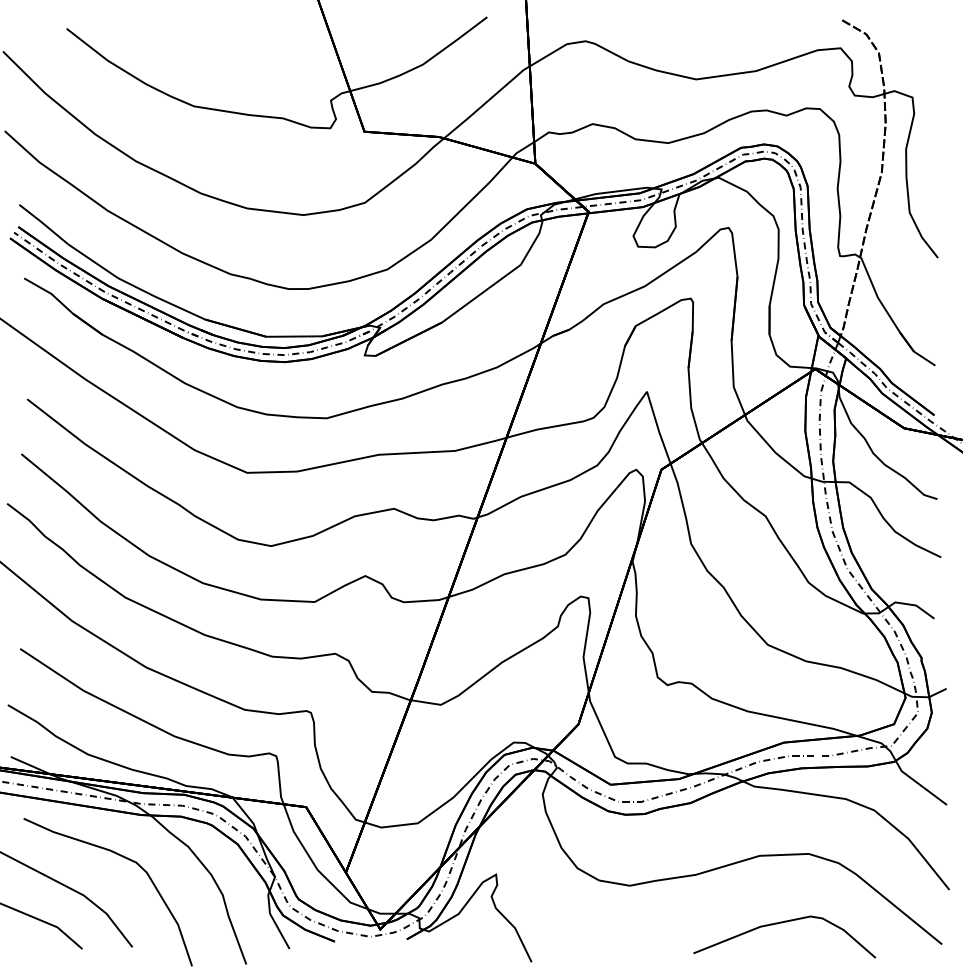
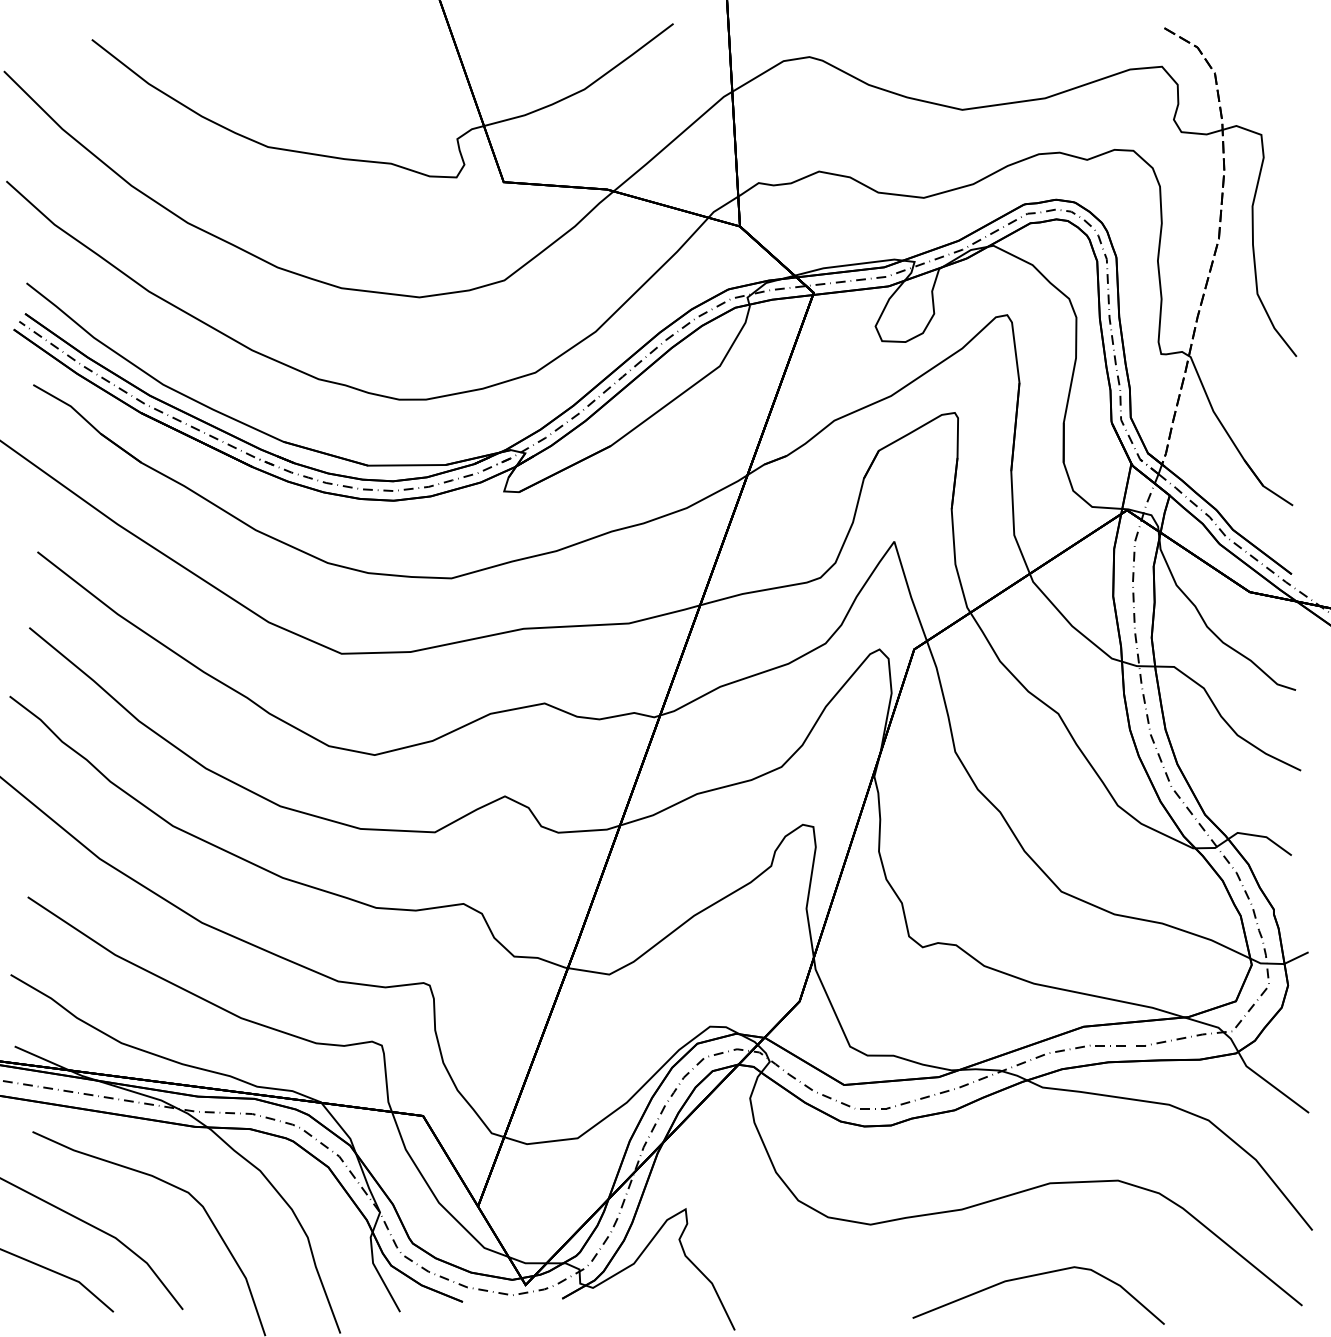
curve: (781, 923) -> (1034, 1276), moved

